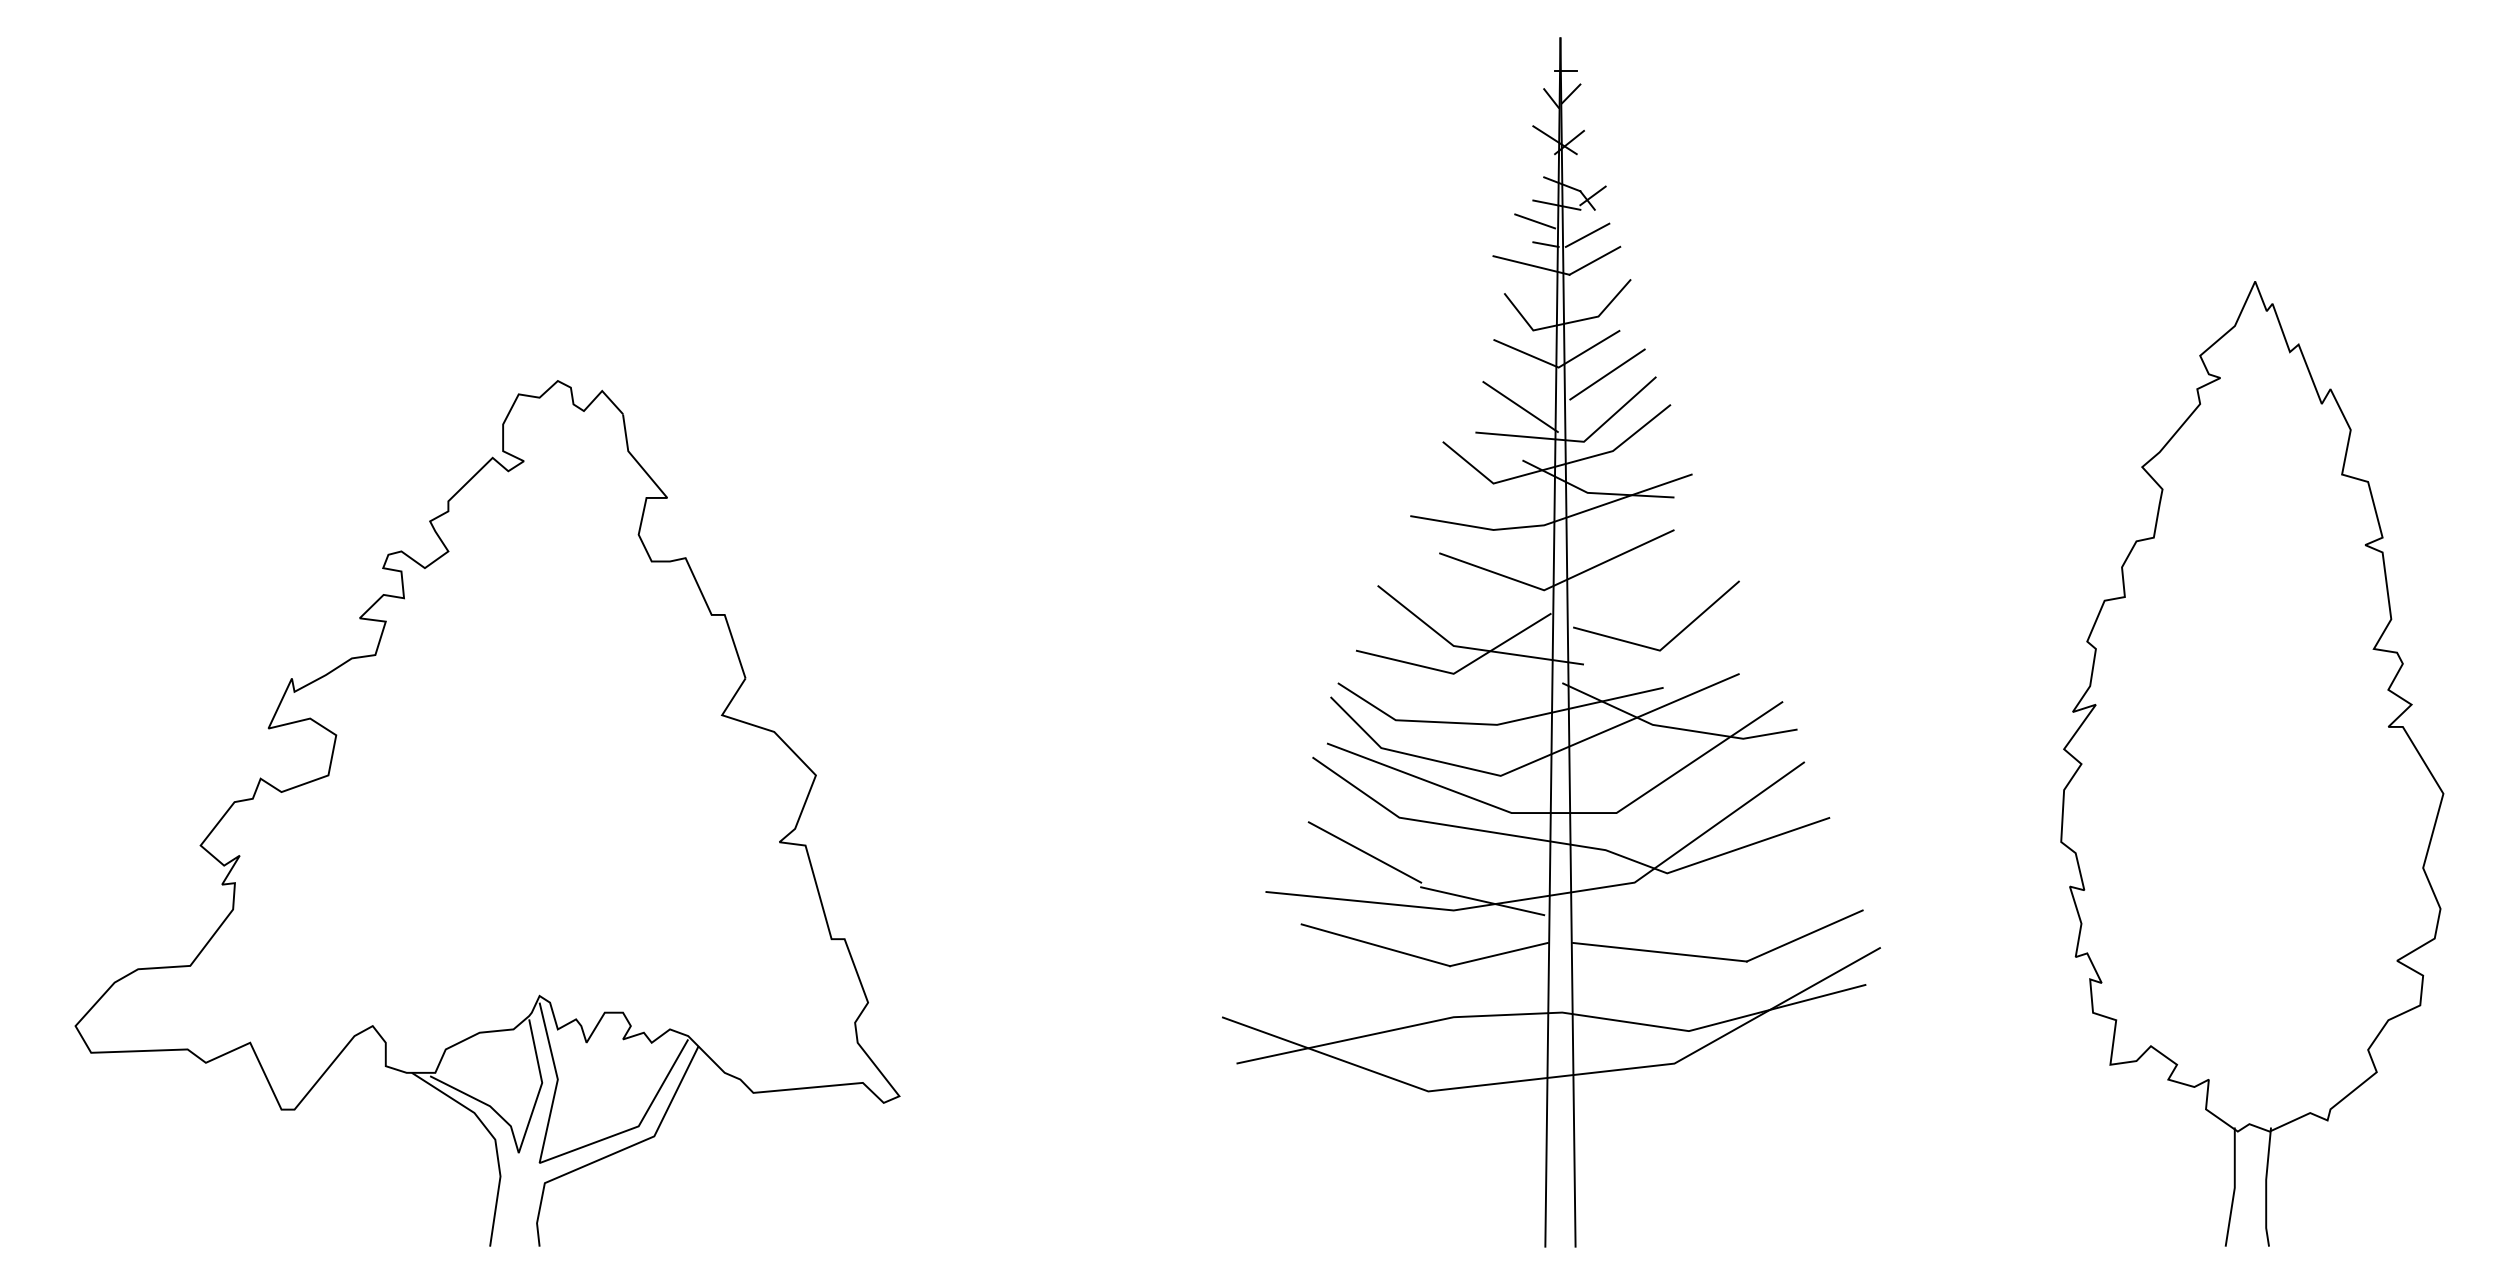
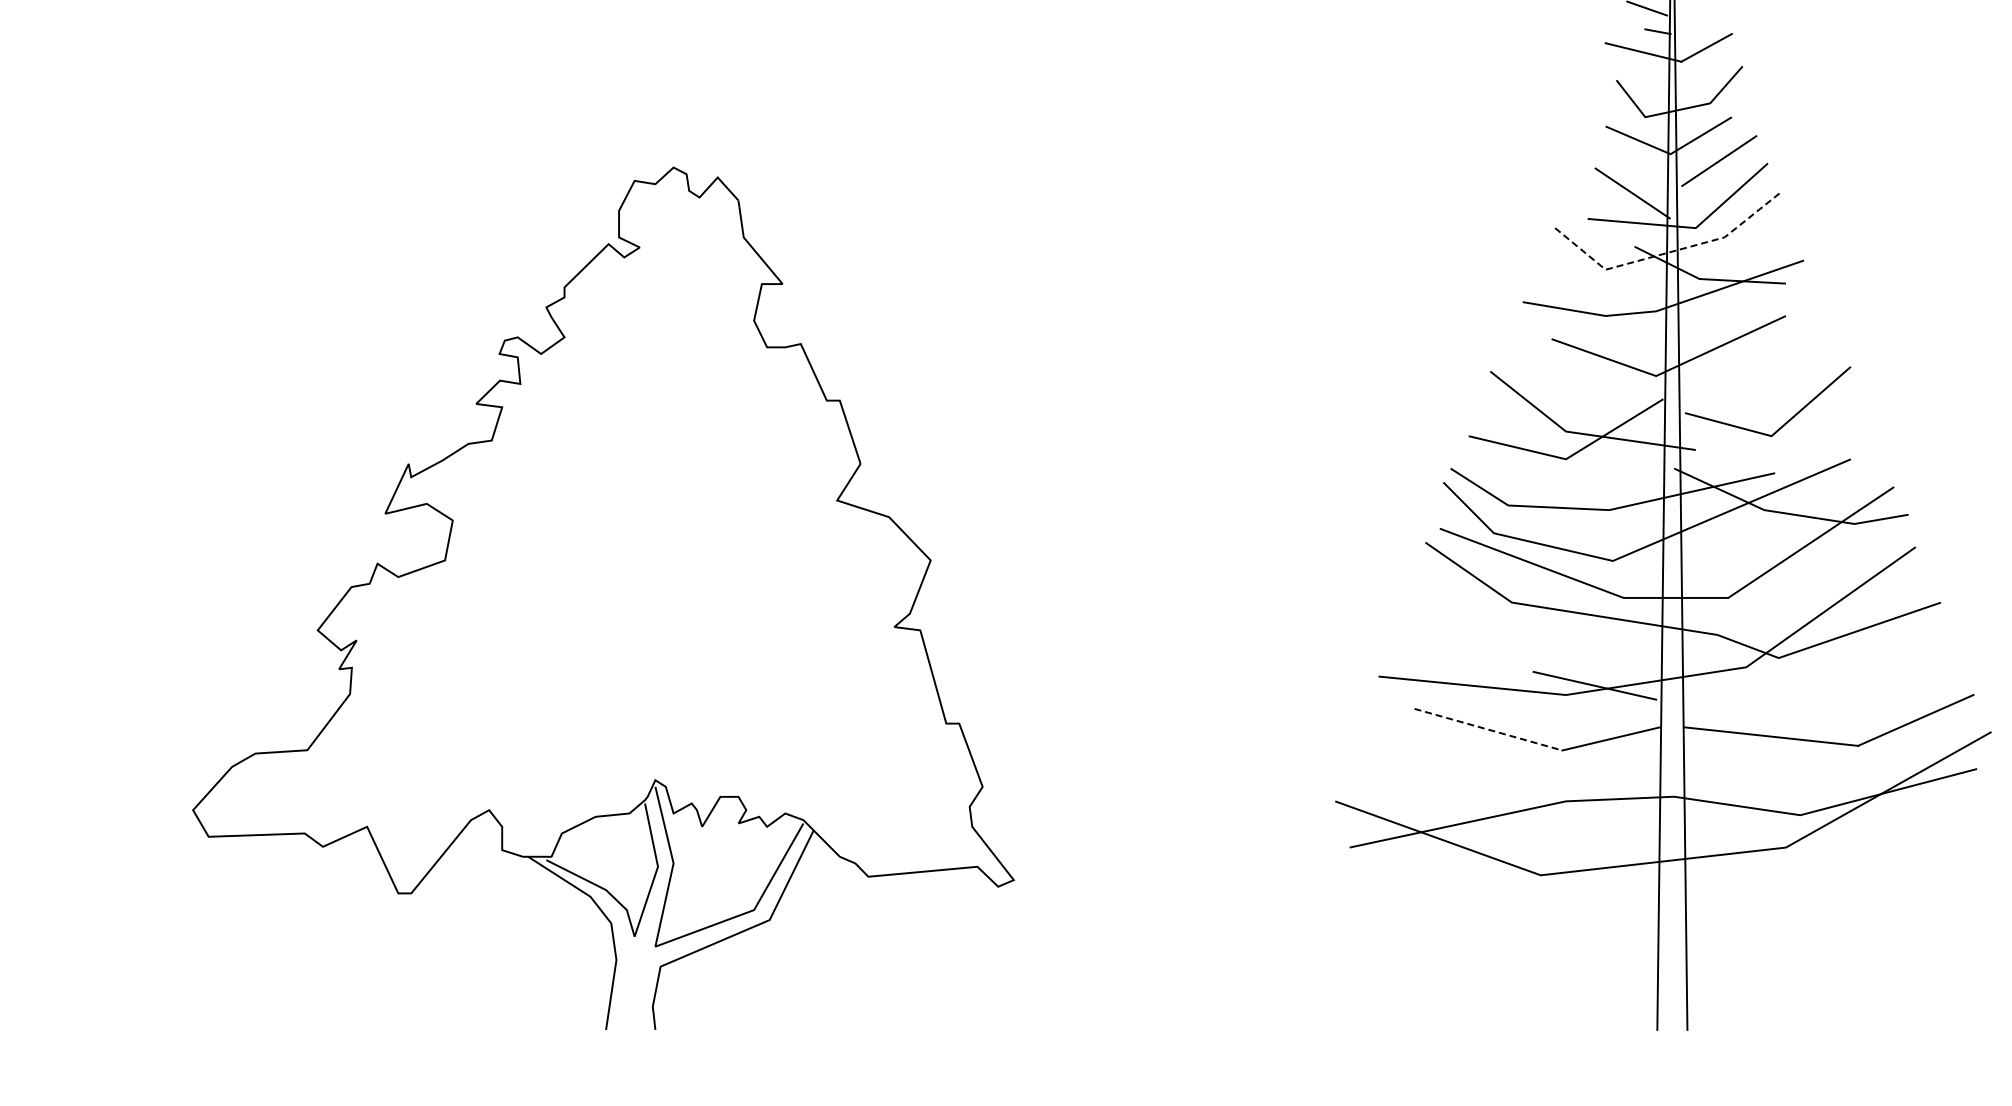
line: (1587, 234) -> (1699, 21), removed
line: (1558, 466) -> (1670, 252), solid -> dashed
line: (1364, 852) -> (1477, 637), removed
line: (1376, 945) -> (1489, 729), solid -> dashed

